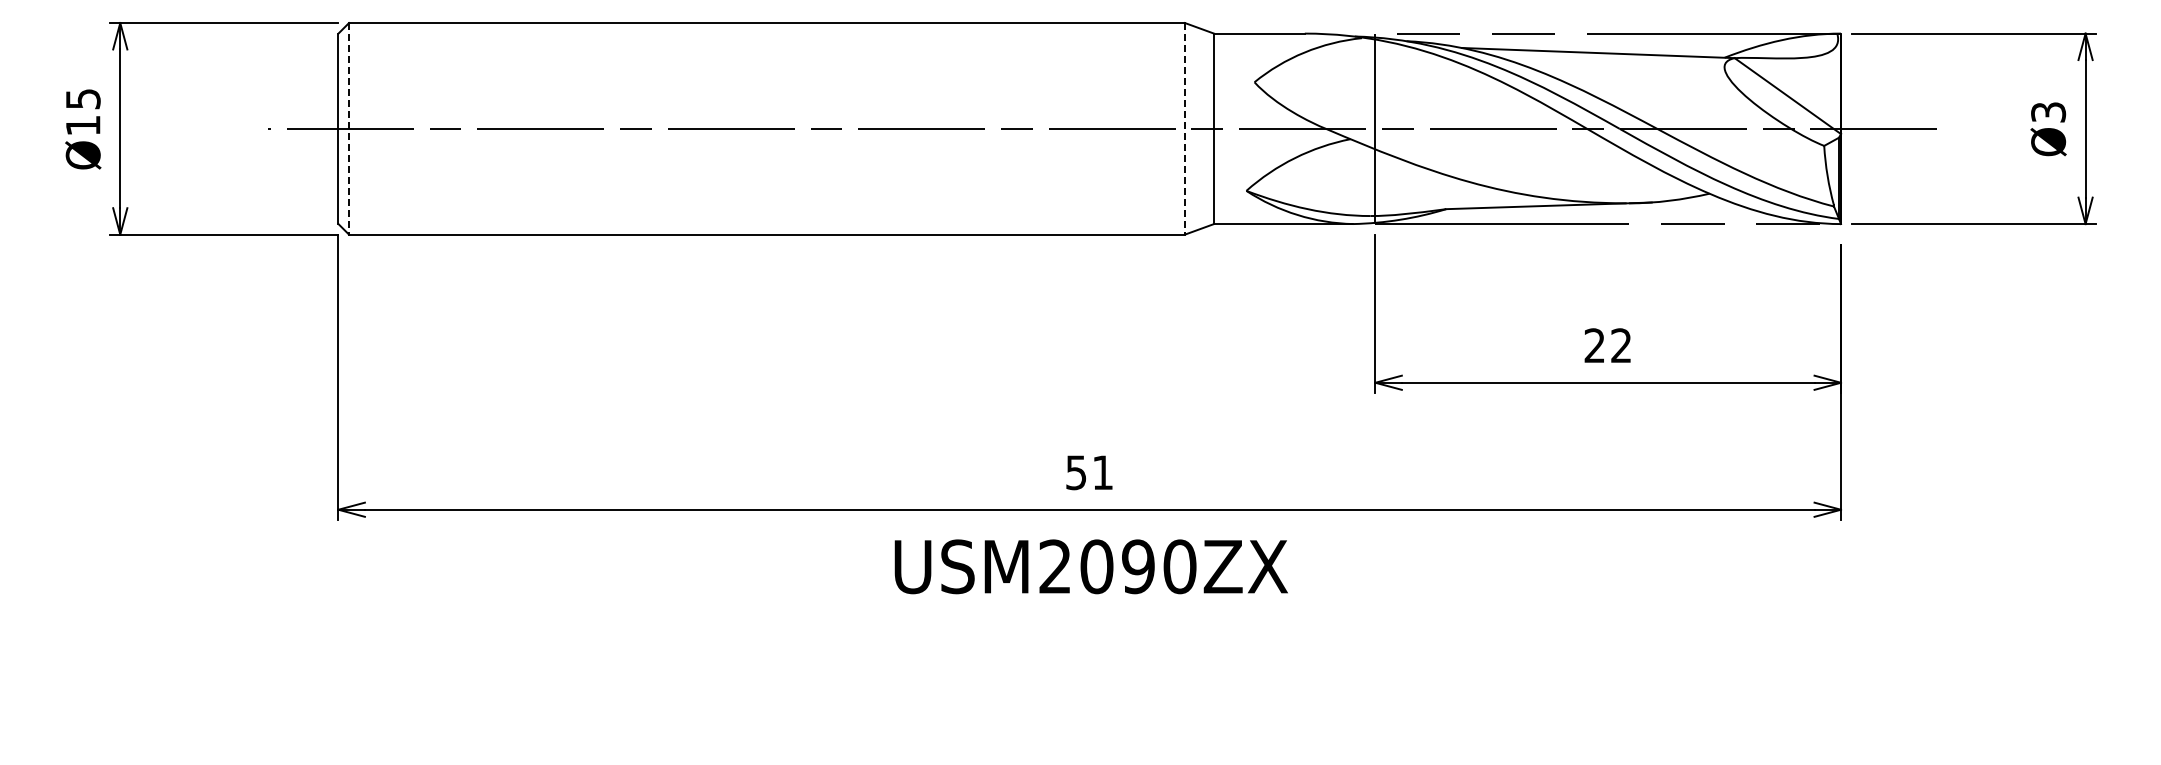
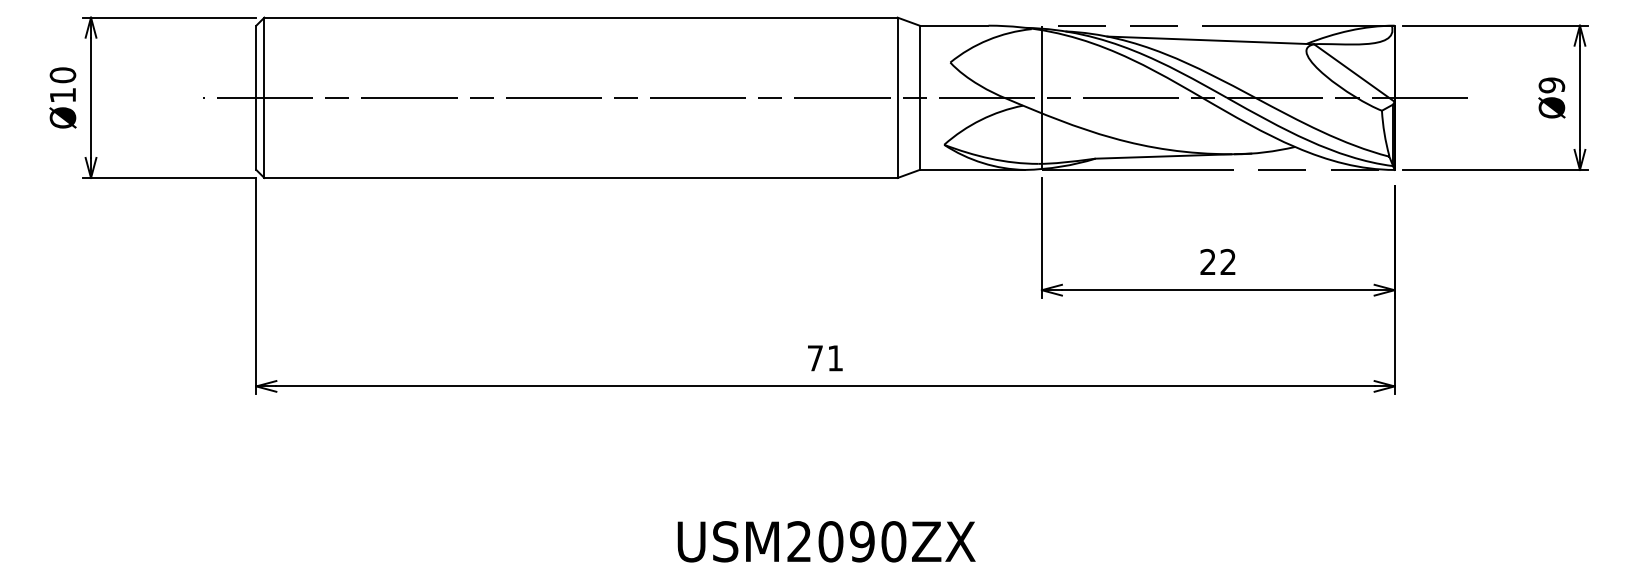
text: (82, 98) -> (62, 74), Ø15 -> Ø10
text: (2048, 112) -> (1551, 85), Ø3 -> Ø9
line: (349, 128) -> (264, 97), dashed -> solid
line: (1184, 128) -> (897, 97), dashed -> solid
text: (1076, 472) -> (815, 358), 51 -> 71
text: (1090, 566) -> (826, 541), moved

